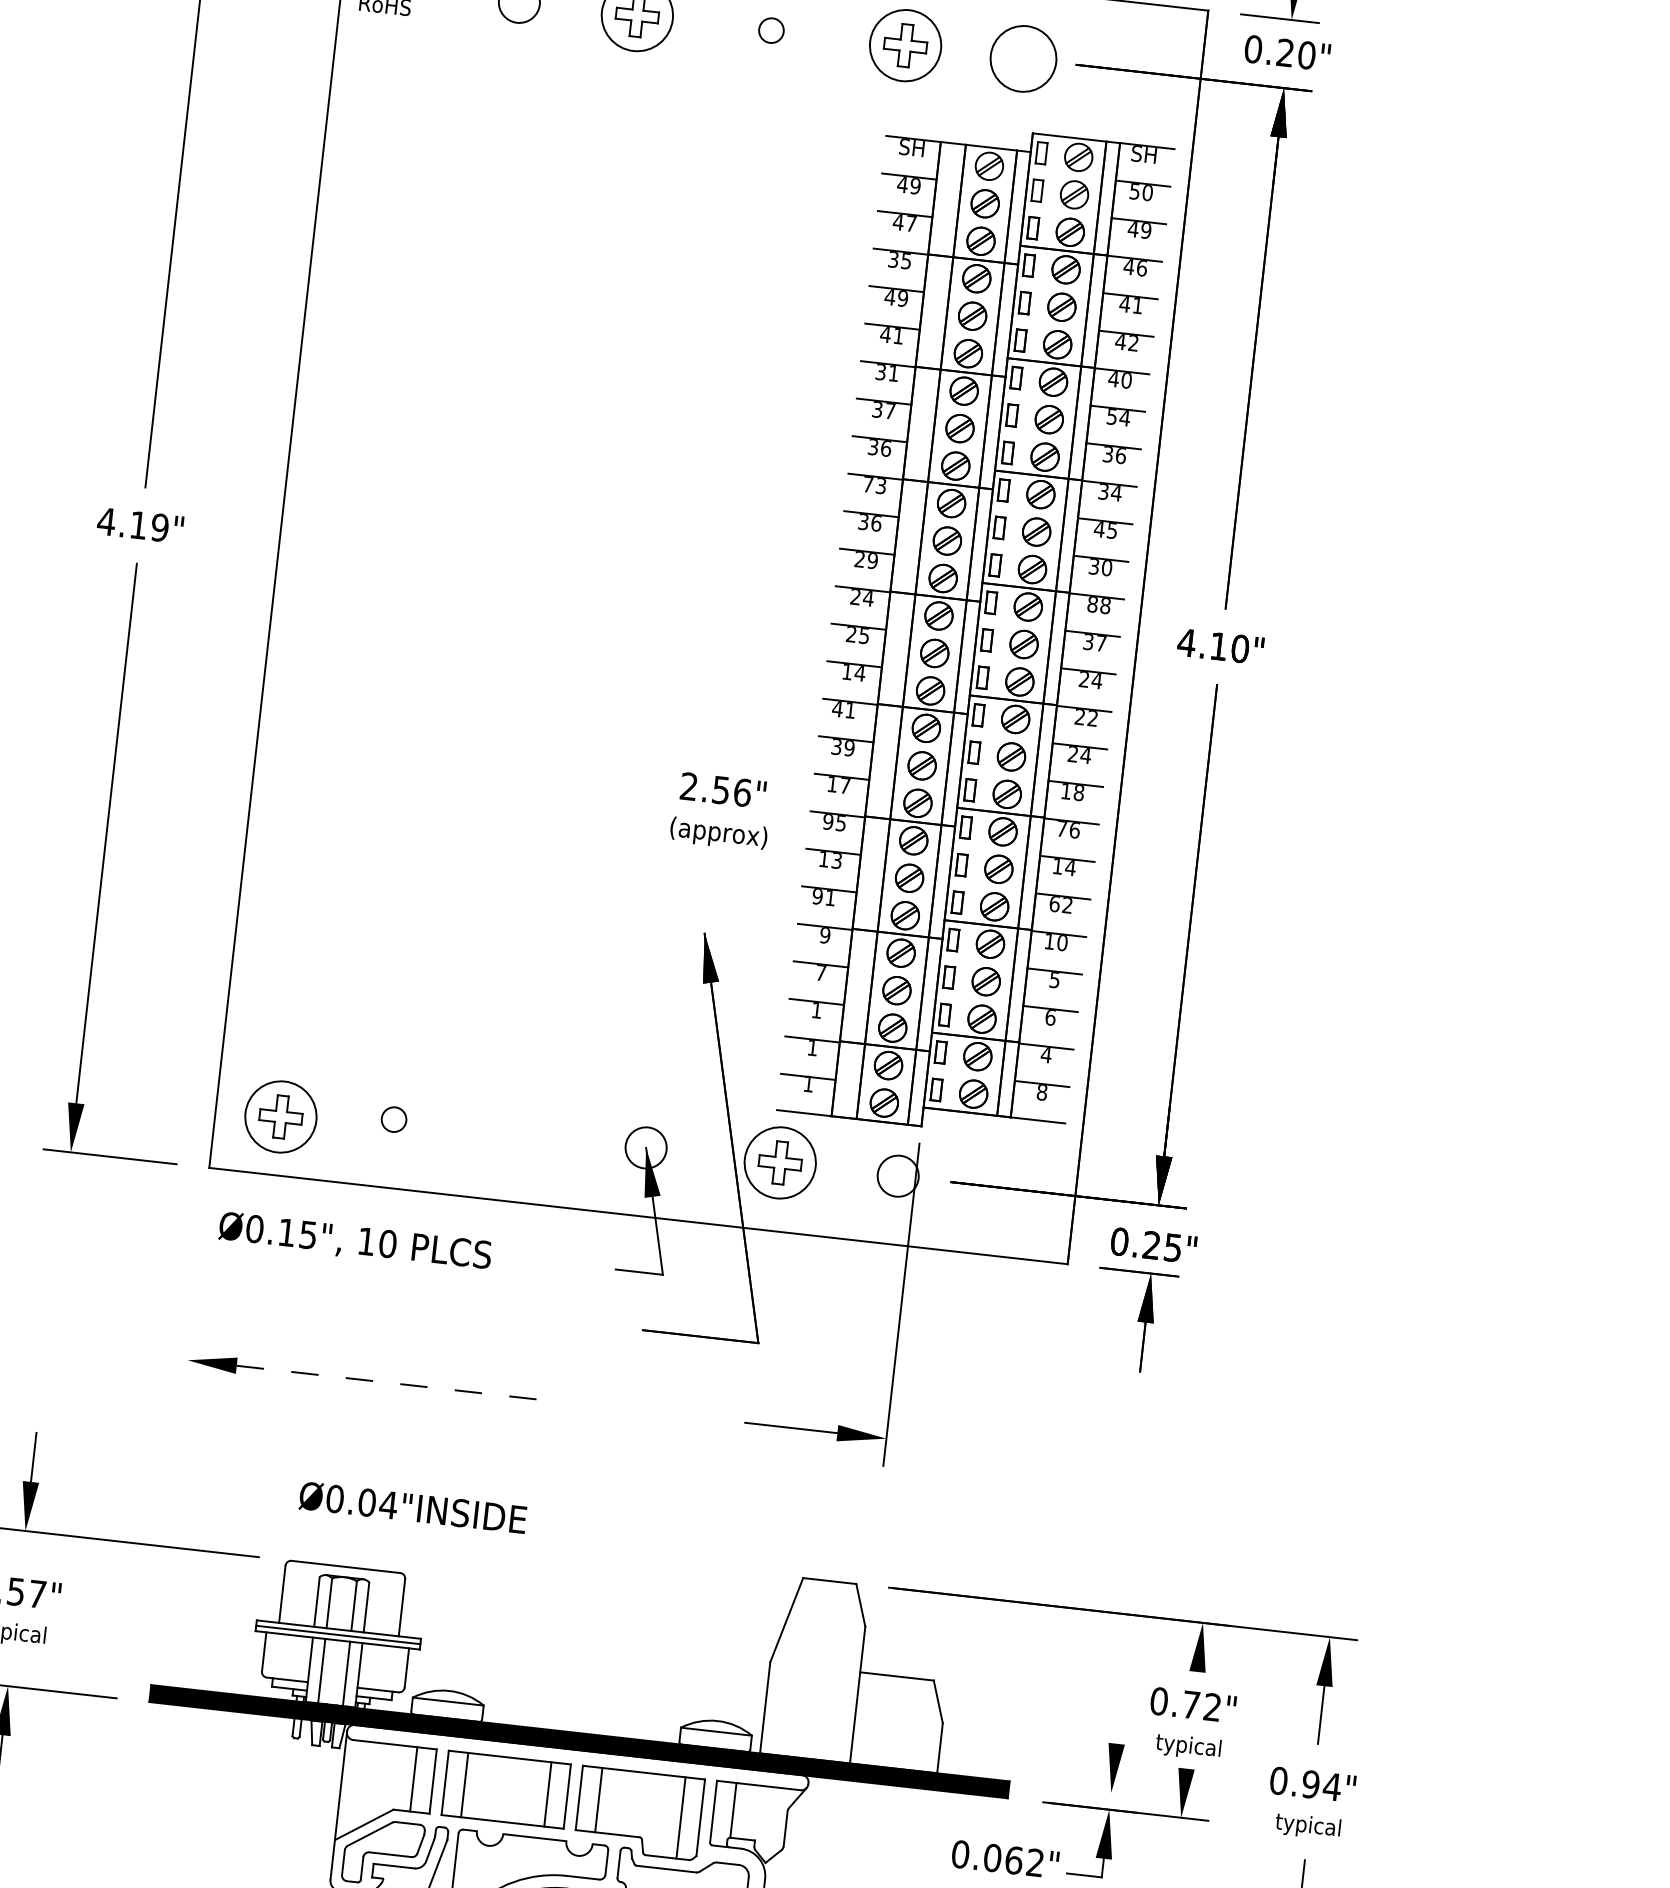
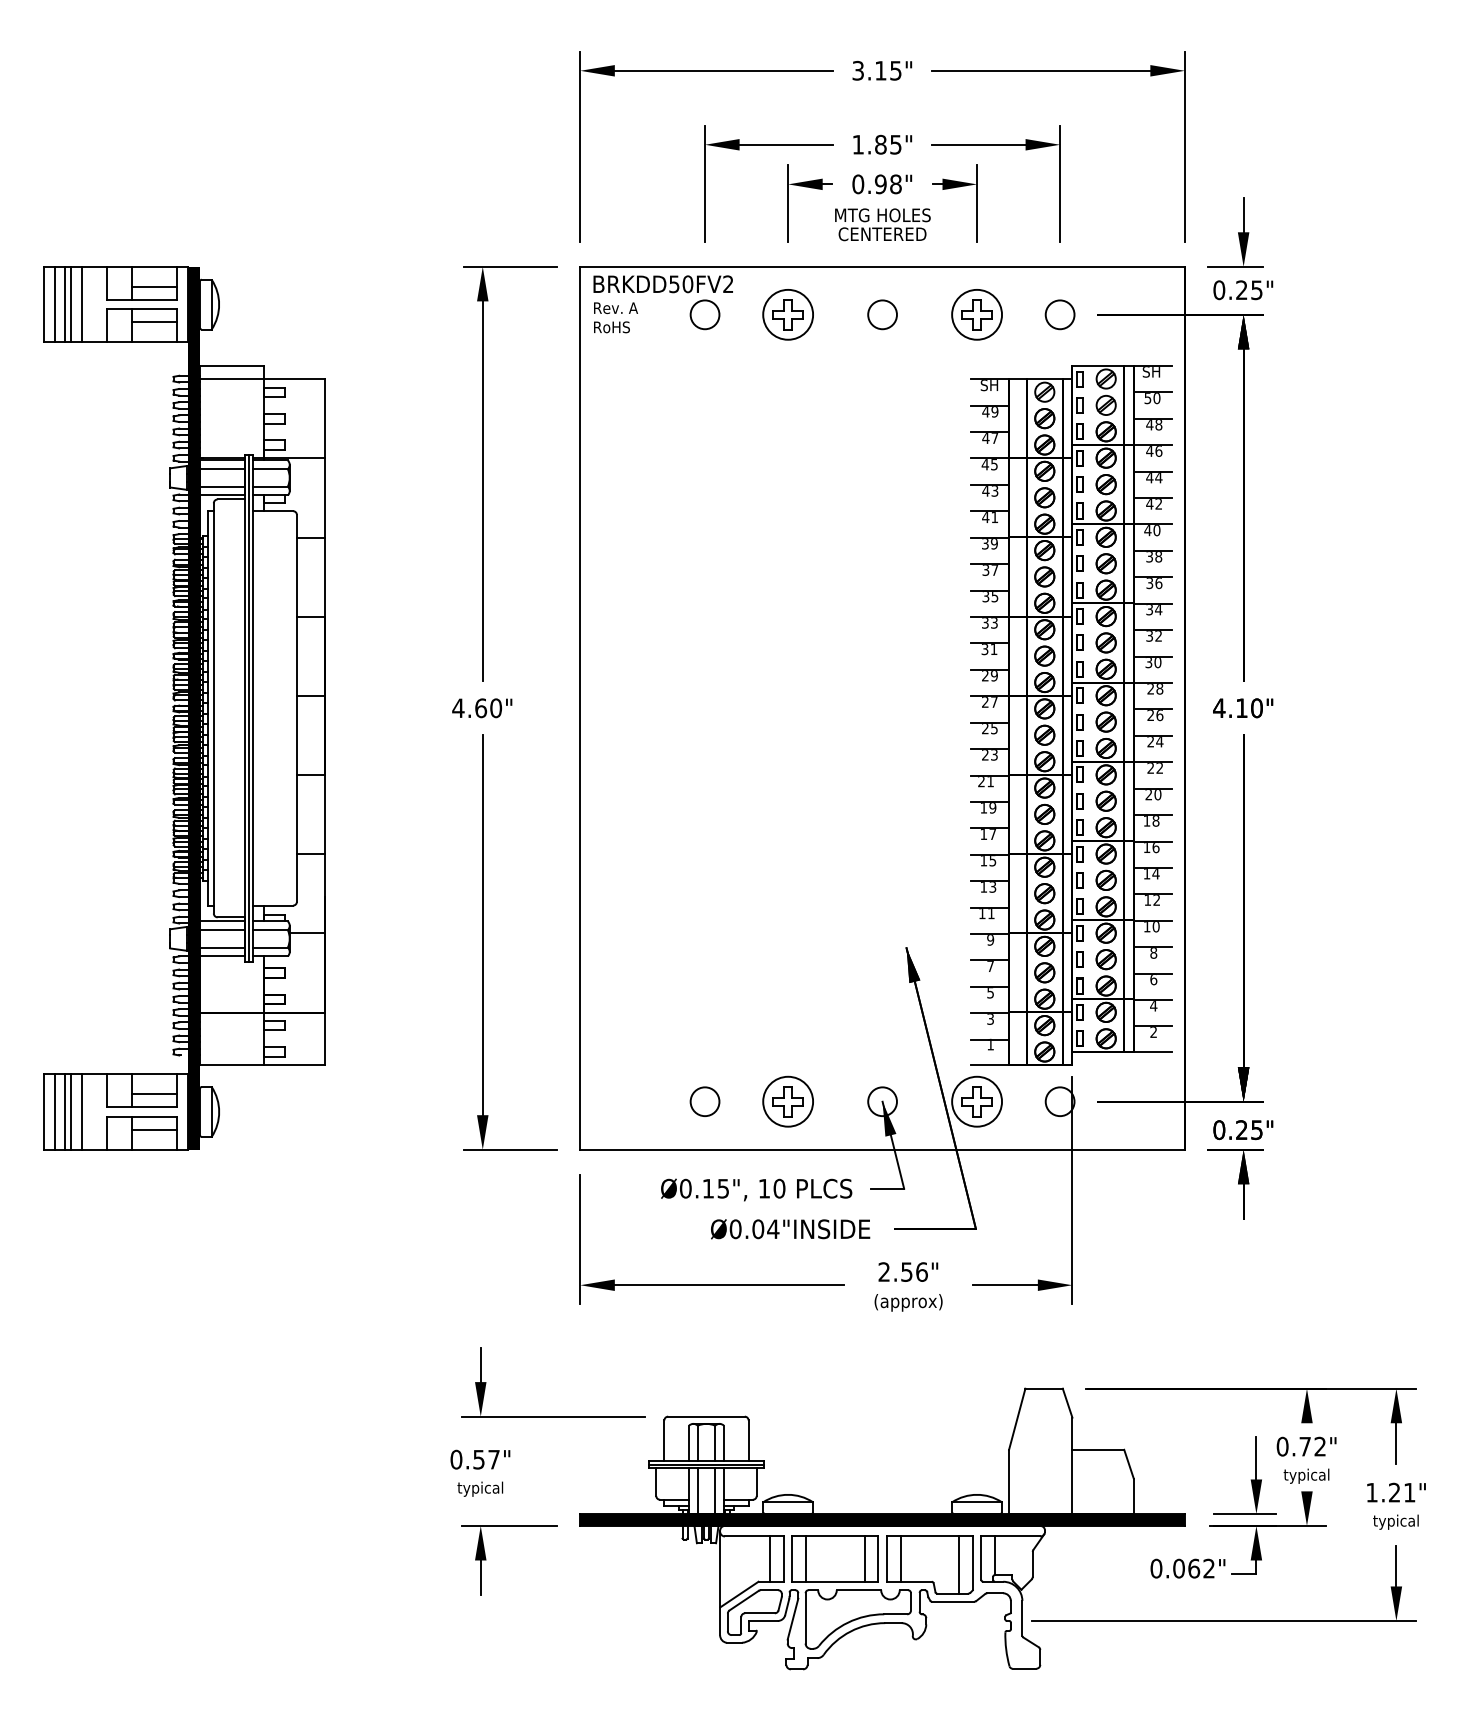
circle: (771, 30) -> (882, 314), size x1.67
text: (1306, 55) -> (1256, 290), 0.20" -> 0.25"
circle: (1022, 58) -> (1059, 314), size x0.62
text: (1145, 231) -> (1158, 425), 49 -> 48
text: (893, 259) -> (985, 464), 35 -> 45
text: (902, 299) -> (994, 491), 49 -> 43
text: (1137, 306) -> (1158, 478), 41 -> 44
text: (892, 374) -> (993, 544), 31 -> 39
text: (1118, 418) -> (1154, 557), 54 -> 38
text: (885, 449) -> (994, 597), 36 -> 35
text: (868, 485) -> (985, 623), 73 -> 33
text: (875, 523) -> (993, 649), 36 -> 31
text: (149, 526) -> (488, 708), 4.19" -> 4.60"
text: (1104, 530) -> (1153, 636), 45 -> 32
text: (868, 598) -> (994, 702), 24 -> 27
text: (1092, 605) -> (1150, 689), 88 -> 28
text: (1095, 642) -> (1155, 715), 37 -> 26
text: (854, 673) -> (990, 755), 14 -> 23
text: (837, 710) -> (981, 782), 41 -> 21
text: (836, 747) -> (983, 808), 39 -> 19
text: (1085, 756) -> (1157, 795), 24 -> 20
text: (721, 810) -> (908, 1286), moved
text: (827, 822) -> (983, 861), 95 -> 15
text: (1062, 829) -> (1147, 847), 76 -> 16
text: (816, 897) -> (981, 914), 91 -> 11
text: (1054, 904) -> (1147, 900), 62 -> 12
text: (1054, 980) -> (1153, 953), 5 -> 8
text: (816, 1011) -> (990, 993), 1 -> 5
text: (812, 1048) -> (990, 1019), 1 -> 3
text: (1041, 1092) -> (1153, 1032), 8 -> 2
part: (280, 1116) -> (787, 1101), moved
circle: (393, 1119) -> (704, 1101), size x1.67
text: (355, 1241) -> (756, 1189), moved
line: (195, 1295) -> (580, 1239), added
line: (399, 1384) -> (729, 1285), dashed -> solid
text: (412, 1508) -> (790, 1229), moved
line: (1120, 1713) -> (1256, 1458), added
text: (1305, 1783) -> (1390, 1492), 0.94" -> 1.21"
line: (1094, 1791) -> (1244, 1514), added

